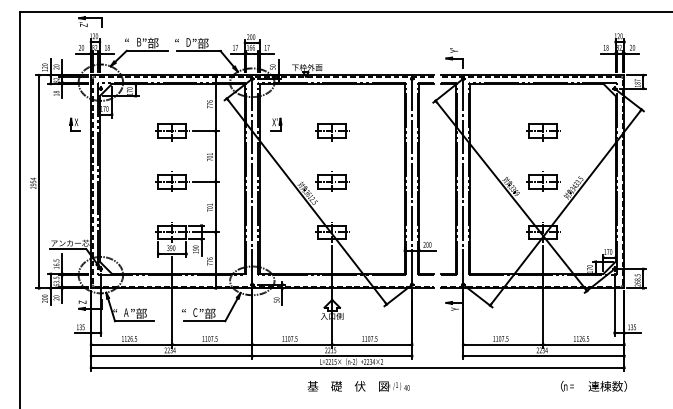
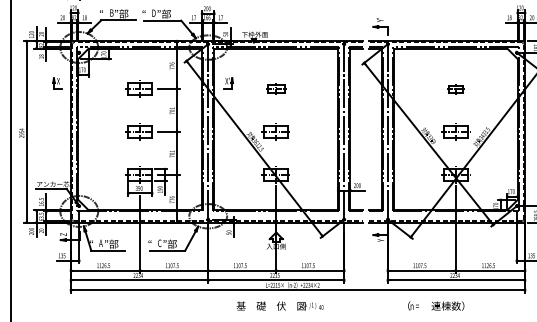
part: (332, 132) -> (276, 89), size x0.7
part: (543, 132) -> (456, 89), size x0.6
text: (358, 386) -> (279, 306), moved
text: (593, 386) -> (435, 306), moved

